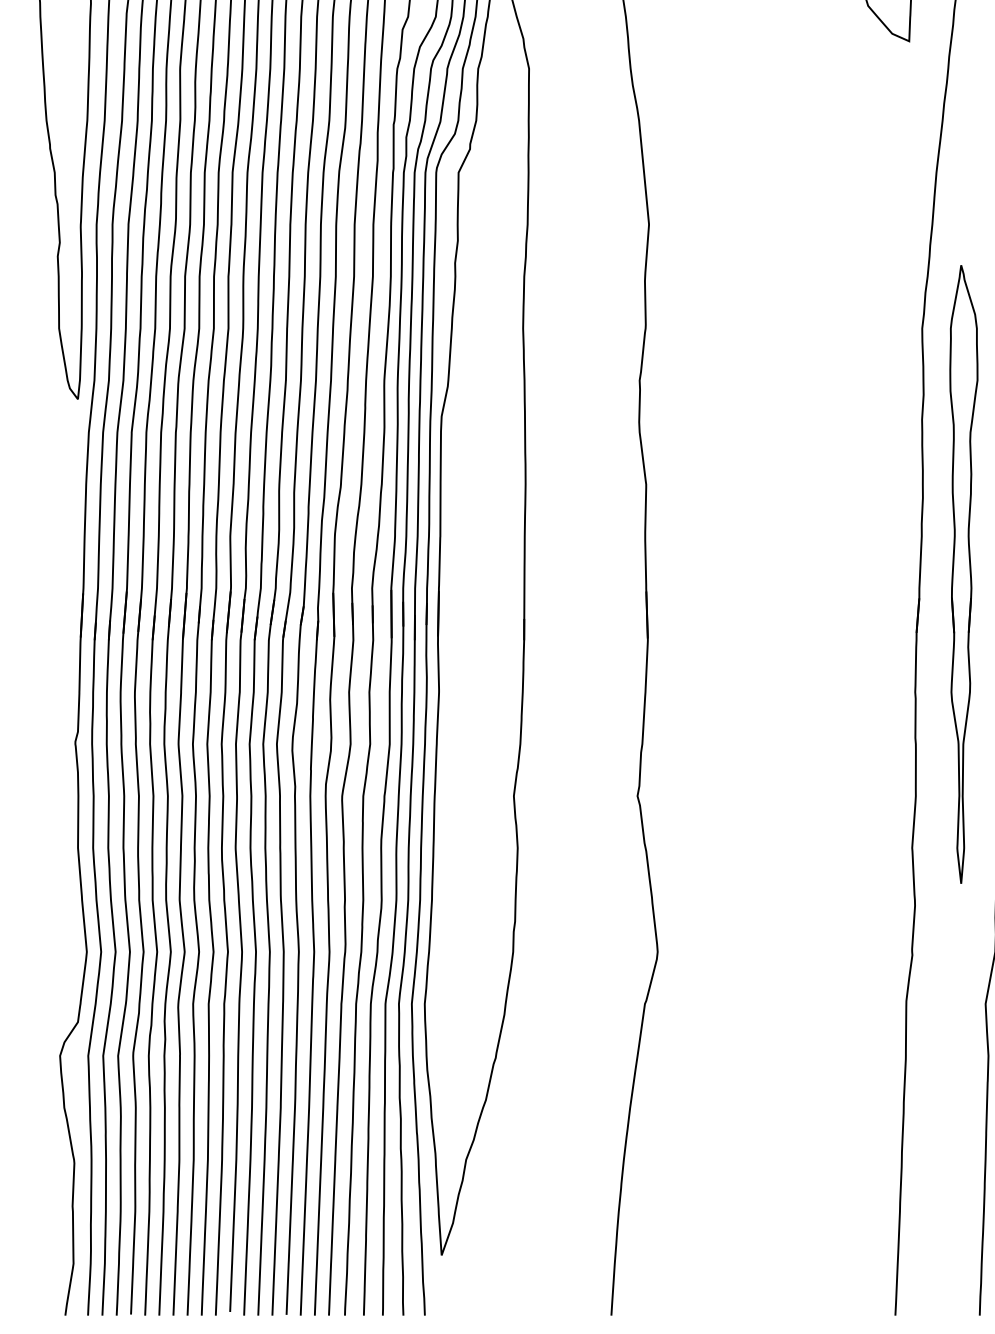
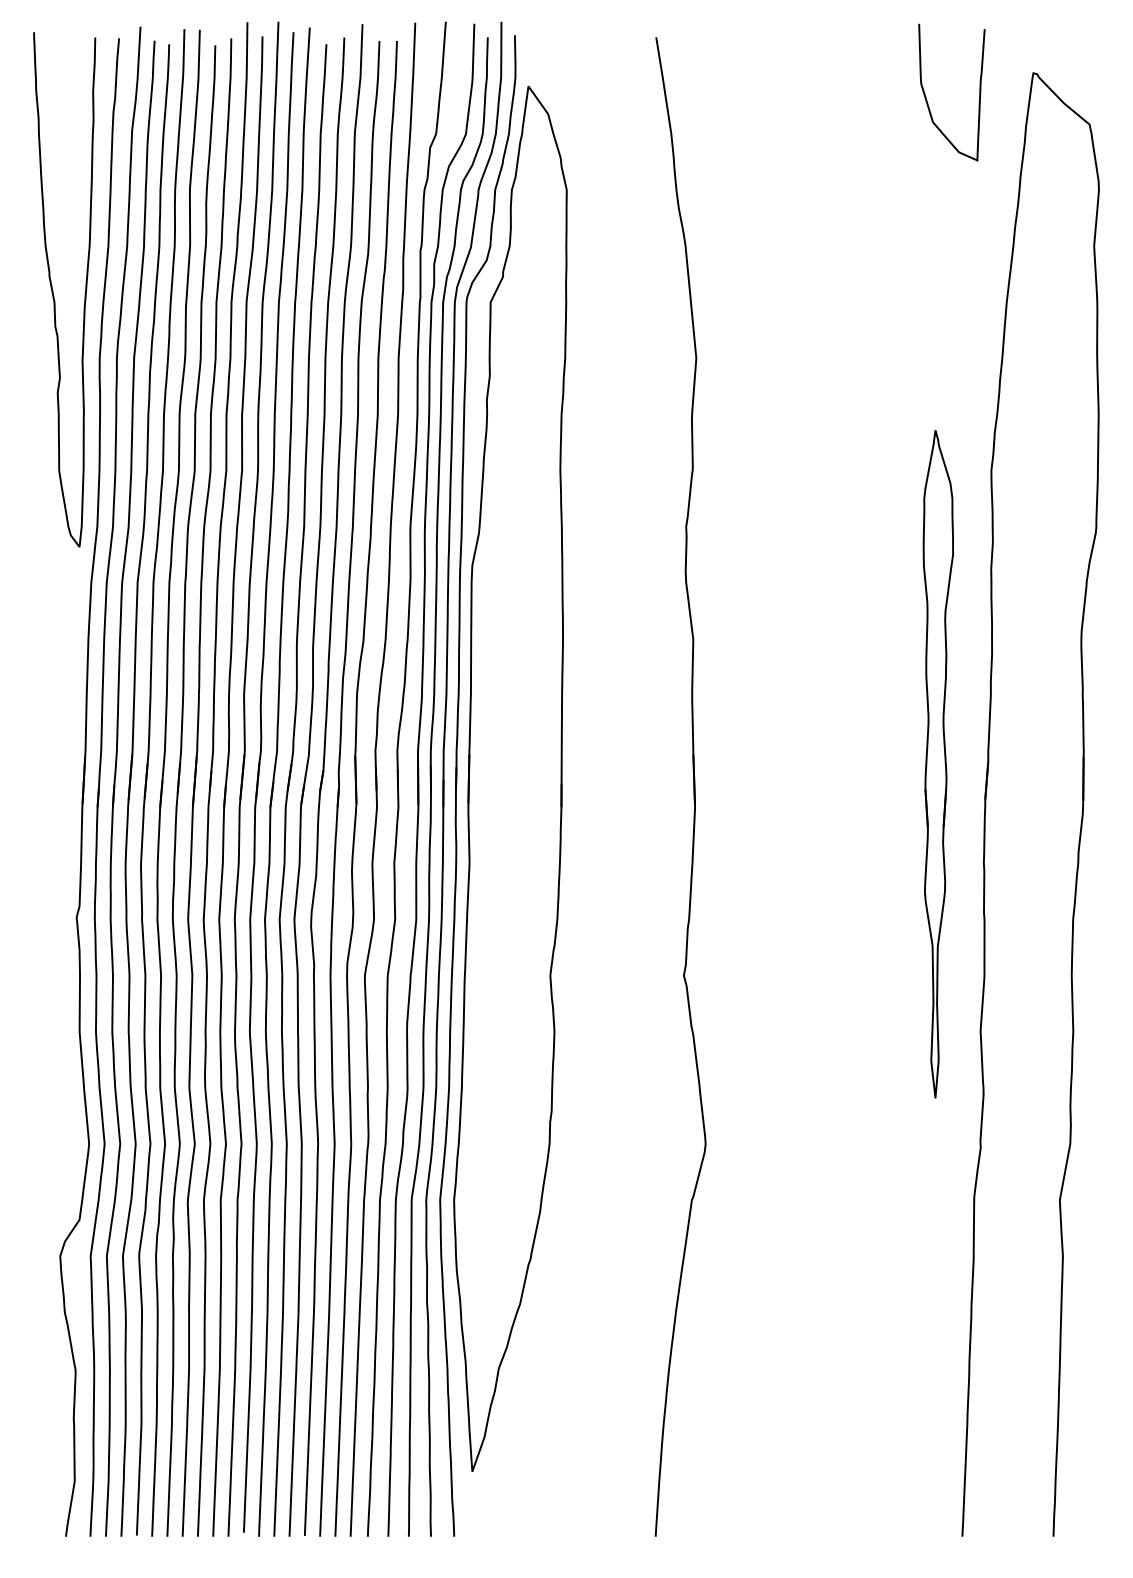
part: (963, 574) -> (937, 764), moved

